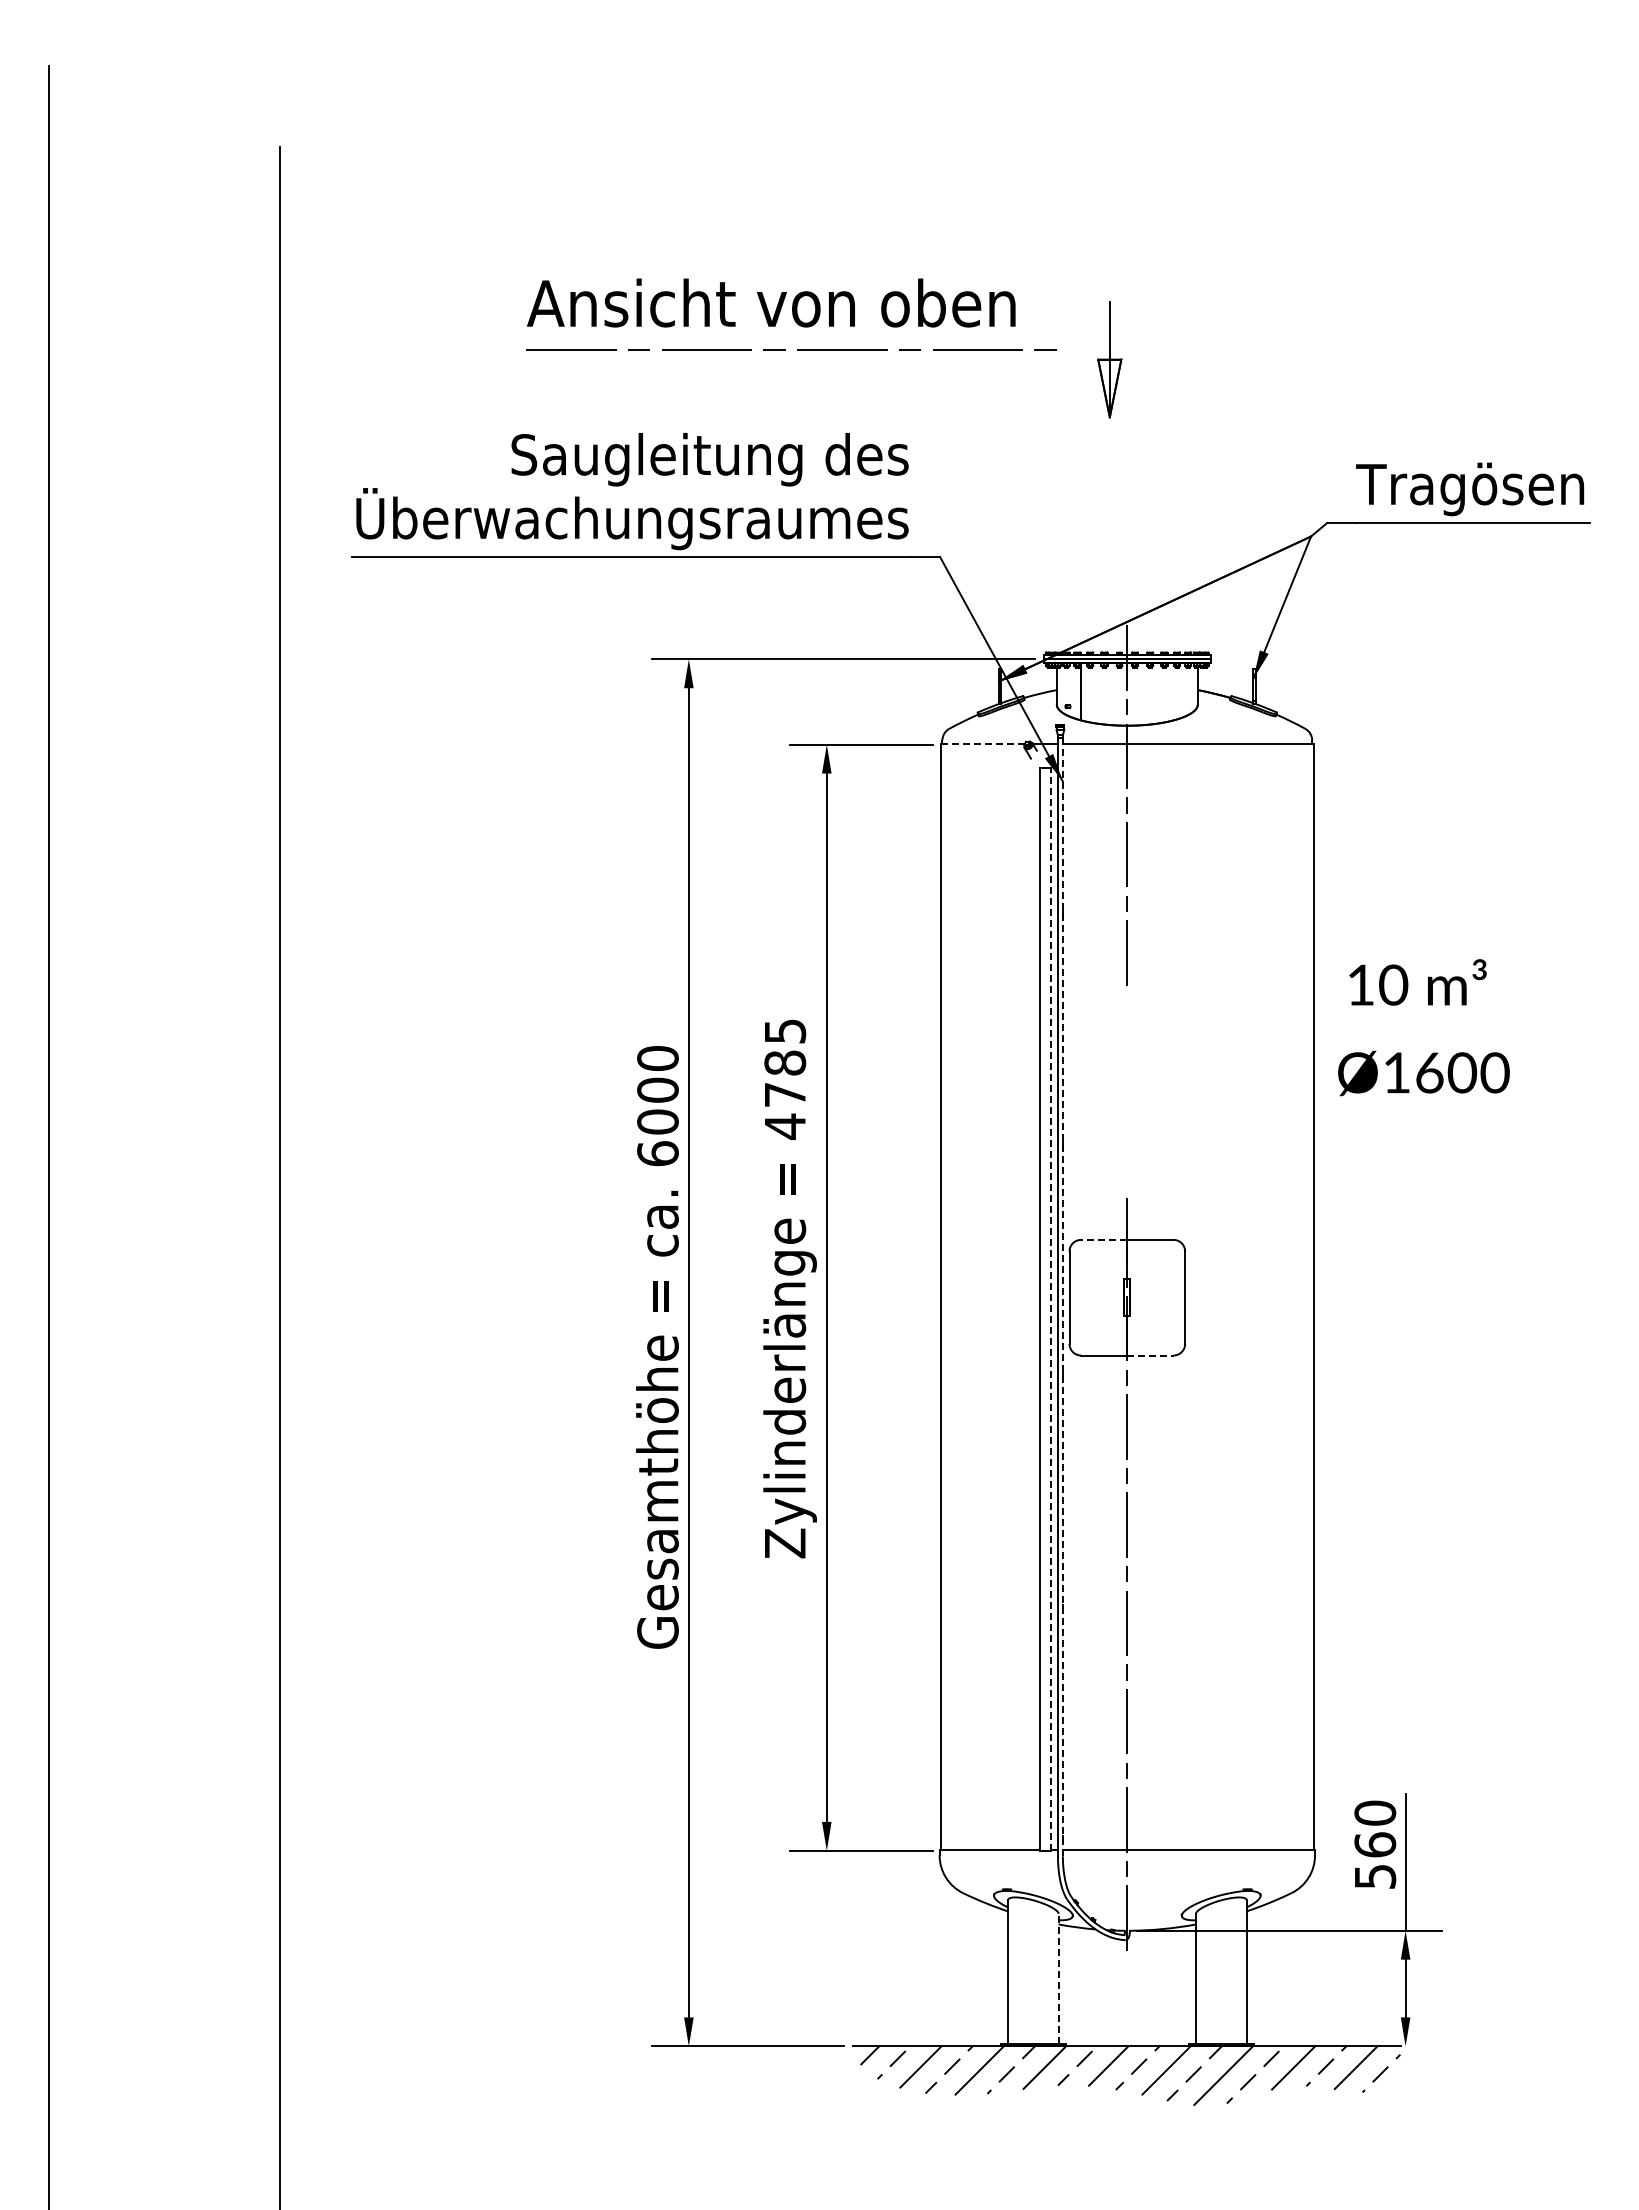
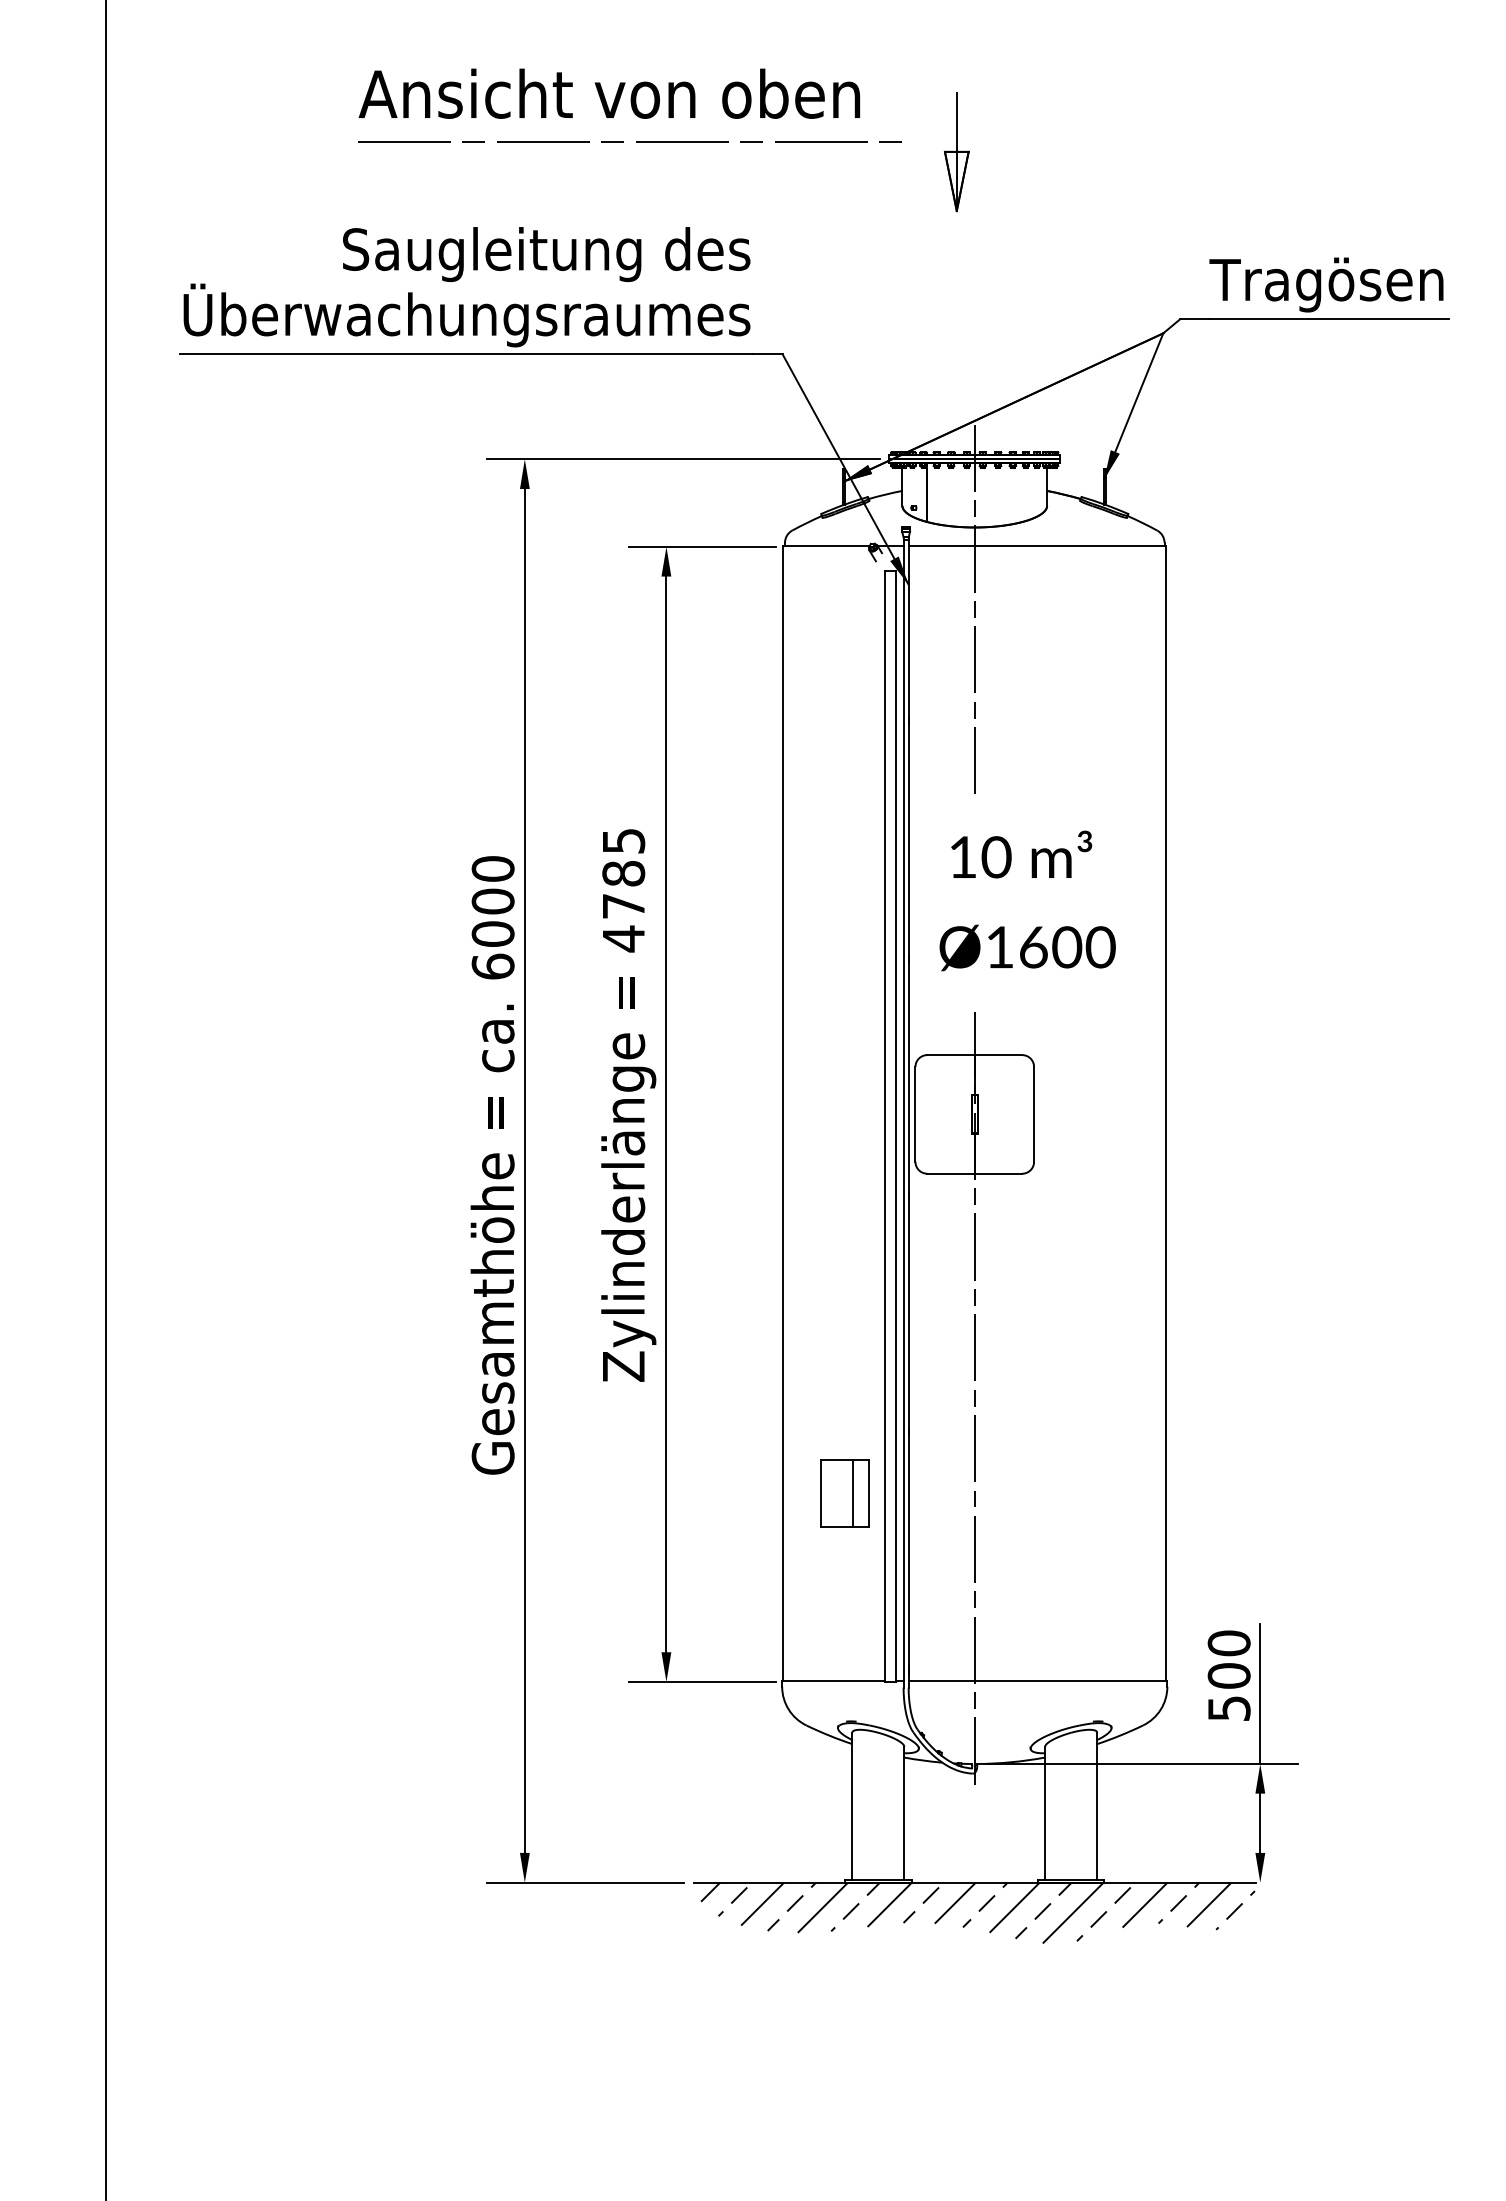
line: (983, 743) -> (827, 545), dashed -> solid
text: (1423, 1027) -> (1027, 900), moved
line: (1103, 1239) -> (950, 1054), dashed -> solid
line: (1062, 1297) -> (908, 1114), dashed -> solid
line: (1050, 1309) -> (895, 1126), dashed -> solid
line: (1150, 1355) -> (998, 1173), dashed -> solid
part: (1000, 1667) -> (844, 1493), added
text: (1375, 1844) -> (1229, 1675), 560 -> 500
line: (1058, 1978) -> (904, 1812), dashed -> solid

